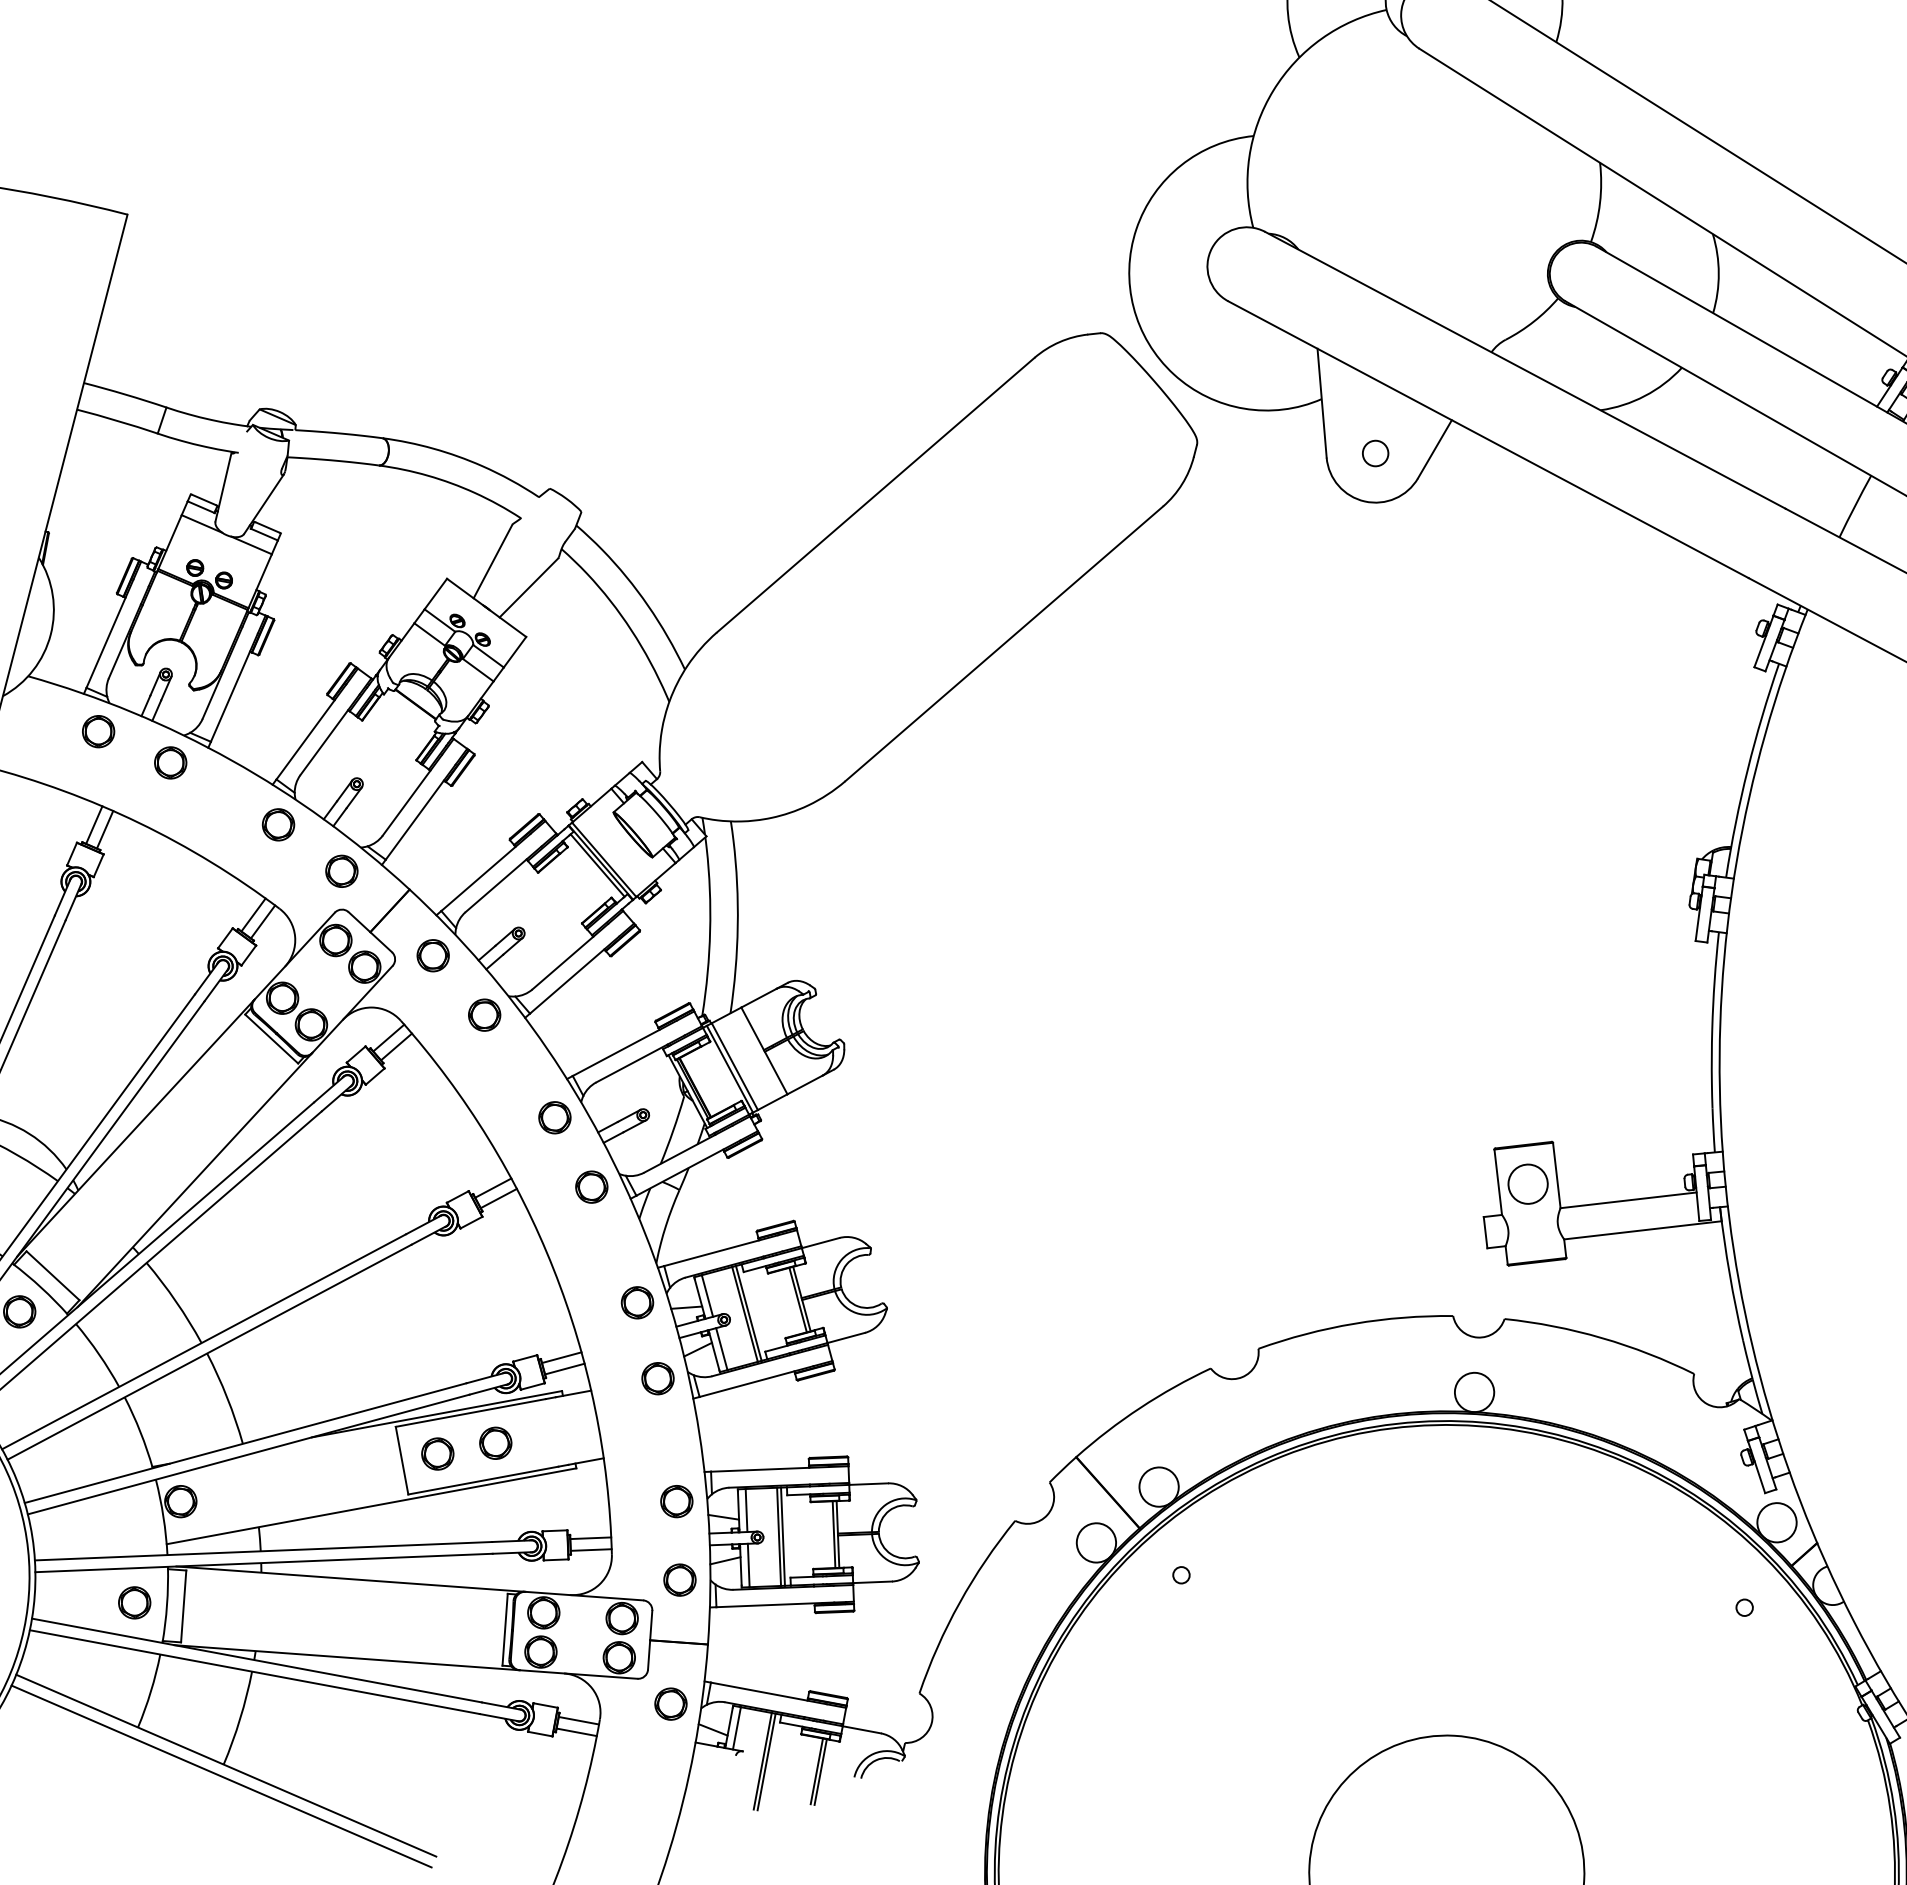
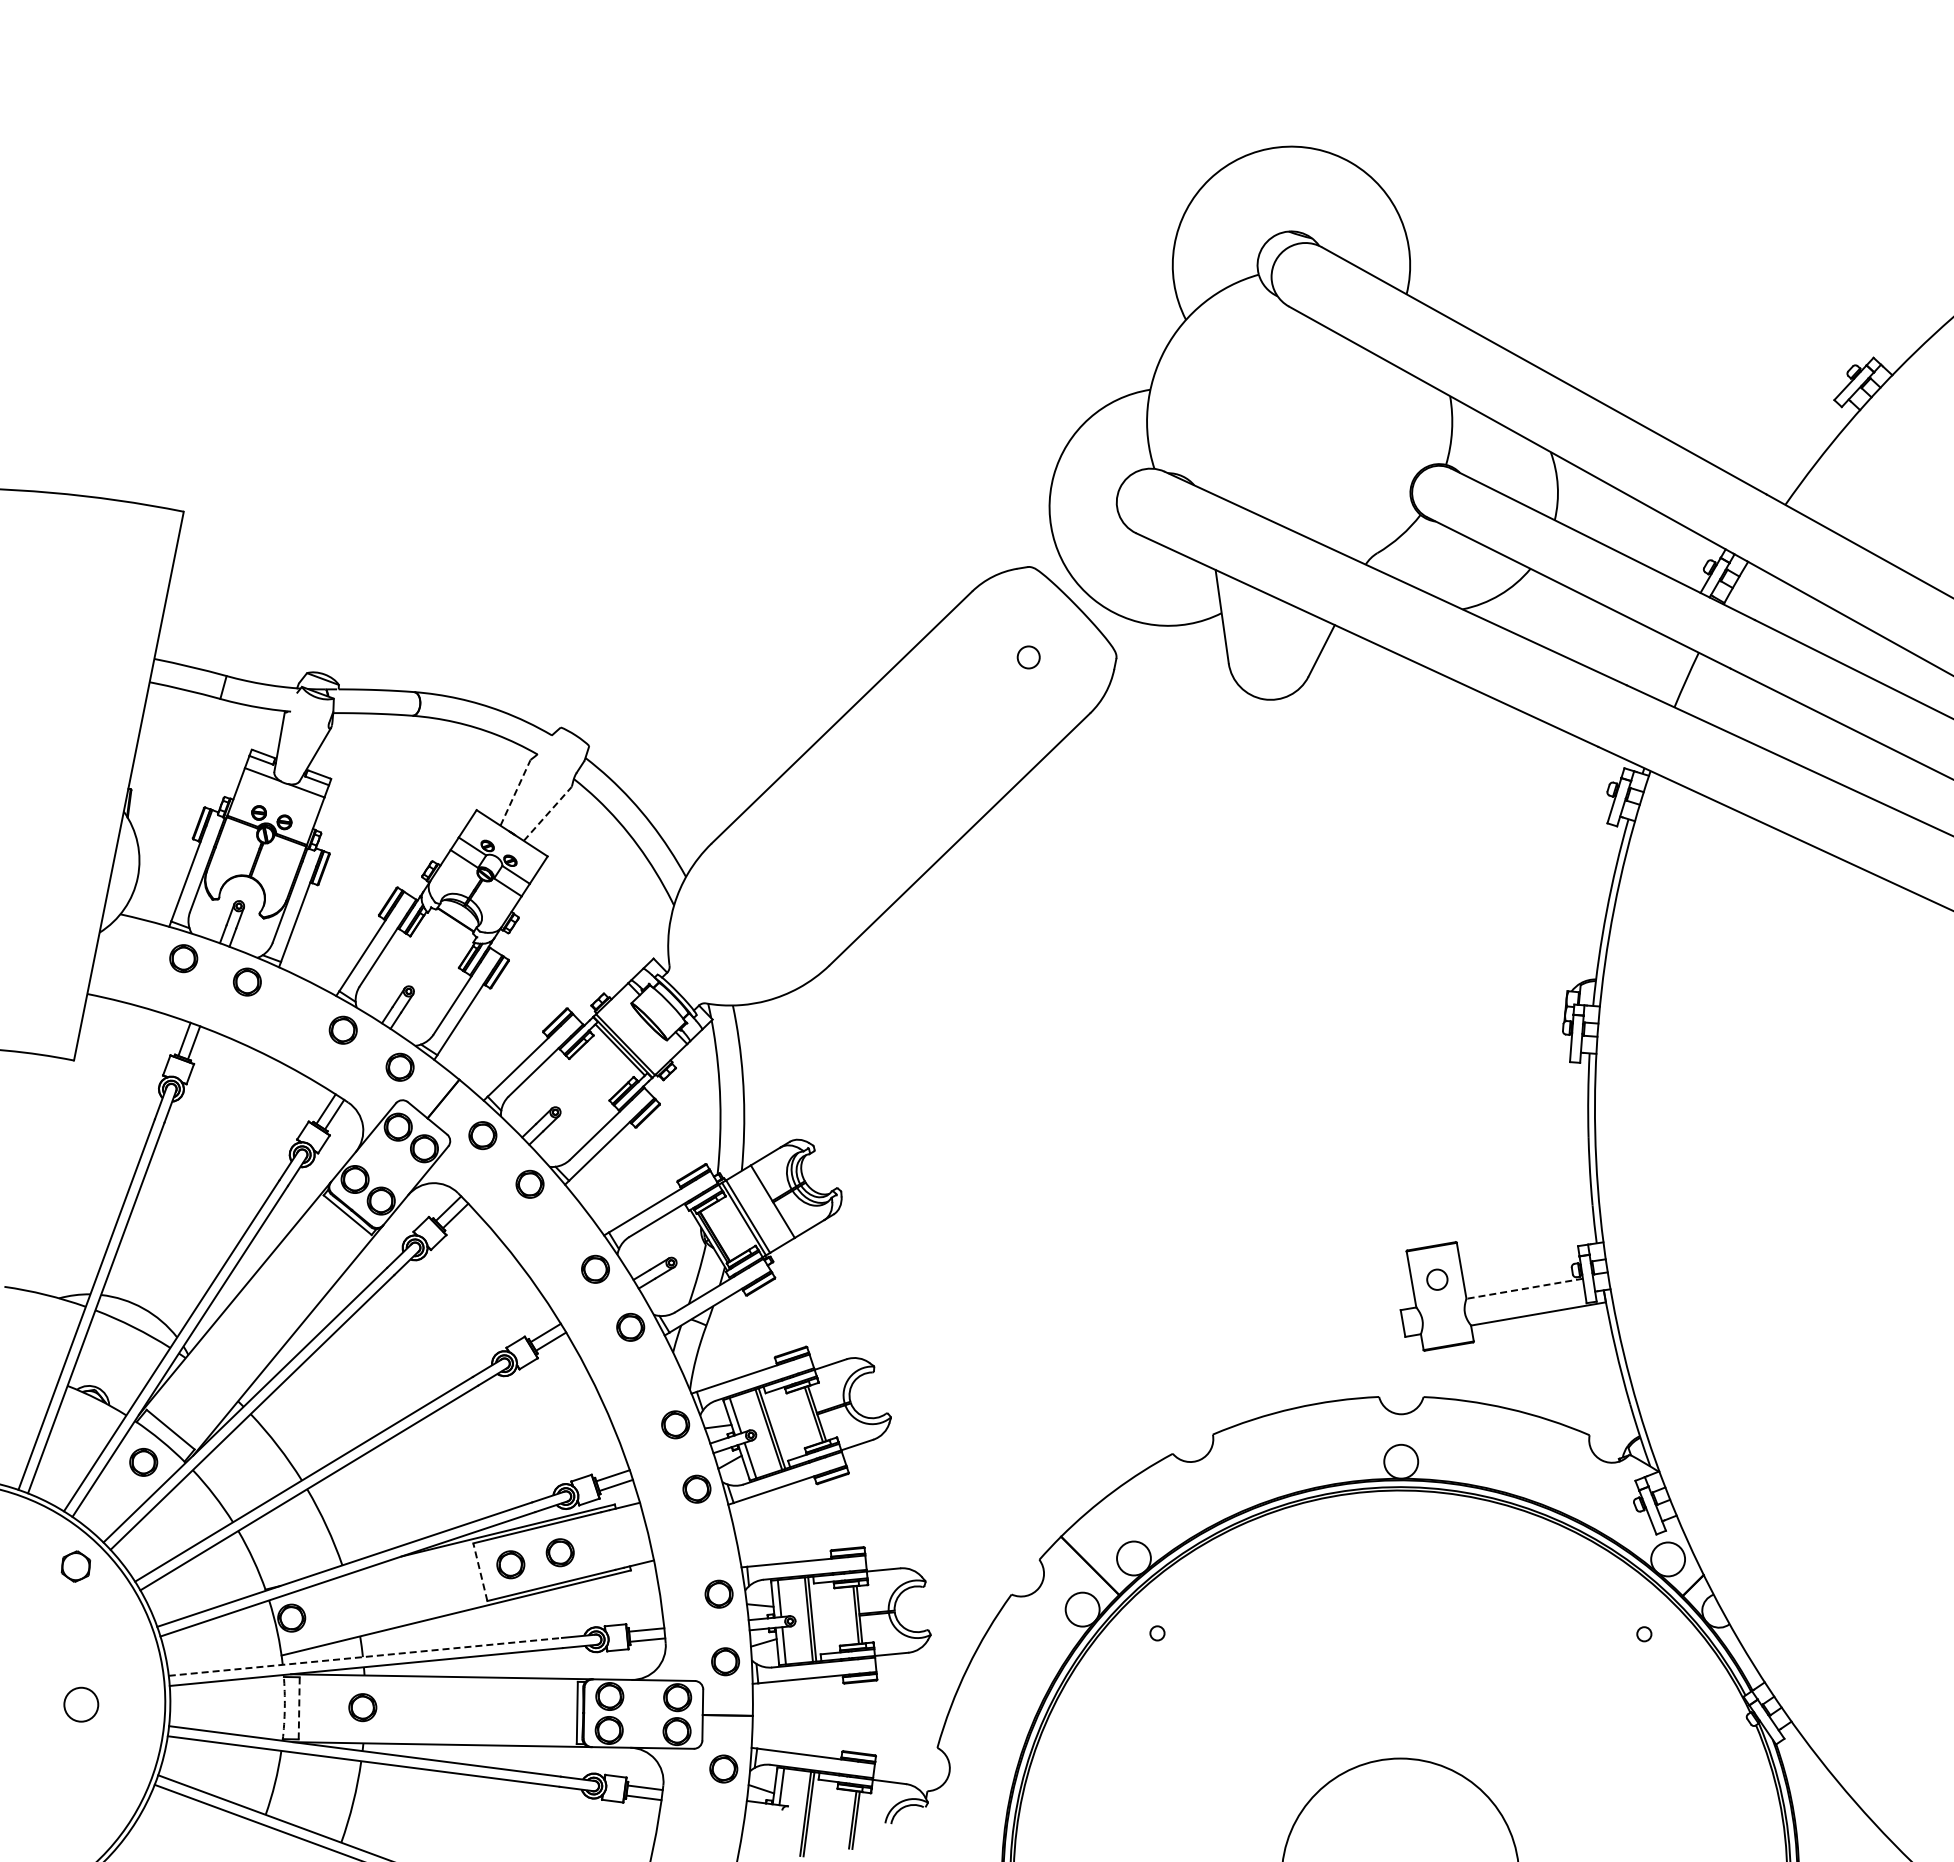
circle: (1375, 453) -> (1028, 657), moved
line: (493, 562) -> (515, 793), solid -> dashed
line: (528, 588) -> (547, 814), solid -> dashed
circle: (1528, 1183) -> (1437, 1279), size x0.6
line: (1628, 1199) -> (1524, 1288), solid -> dashed
line: (402, 1461) -> (480, 1572), solid -> dashed
line: (263, 1550) -> (365, 1656), solid -> dashed
part: (134, 1602) -> (362, 1707), moved
arc: (166, 1604) -> (284, 1707), solid -> dashed
line: (184, 1605) -> (299, 1707), solid -> dashed

